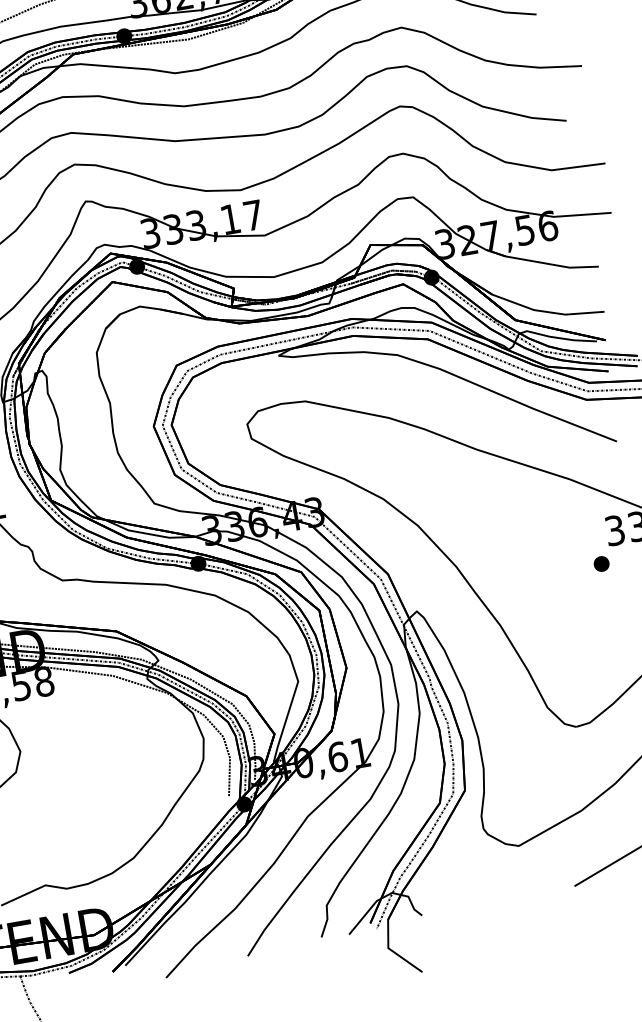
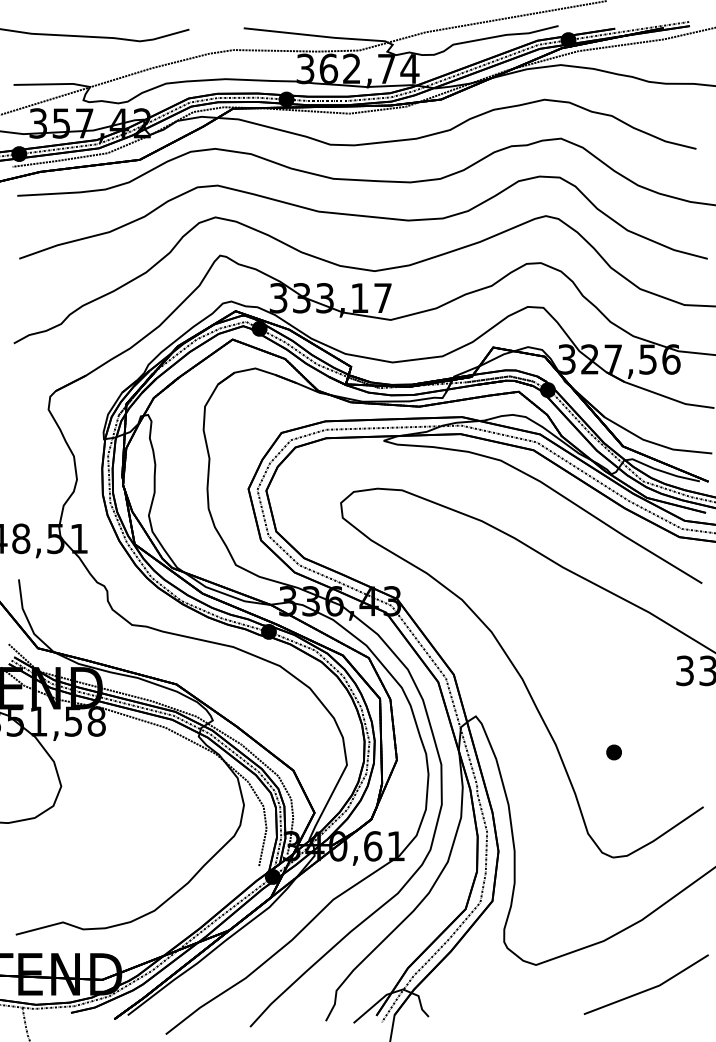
part: (601, 564) -> (613, 752), moved

